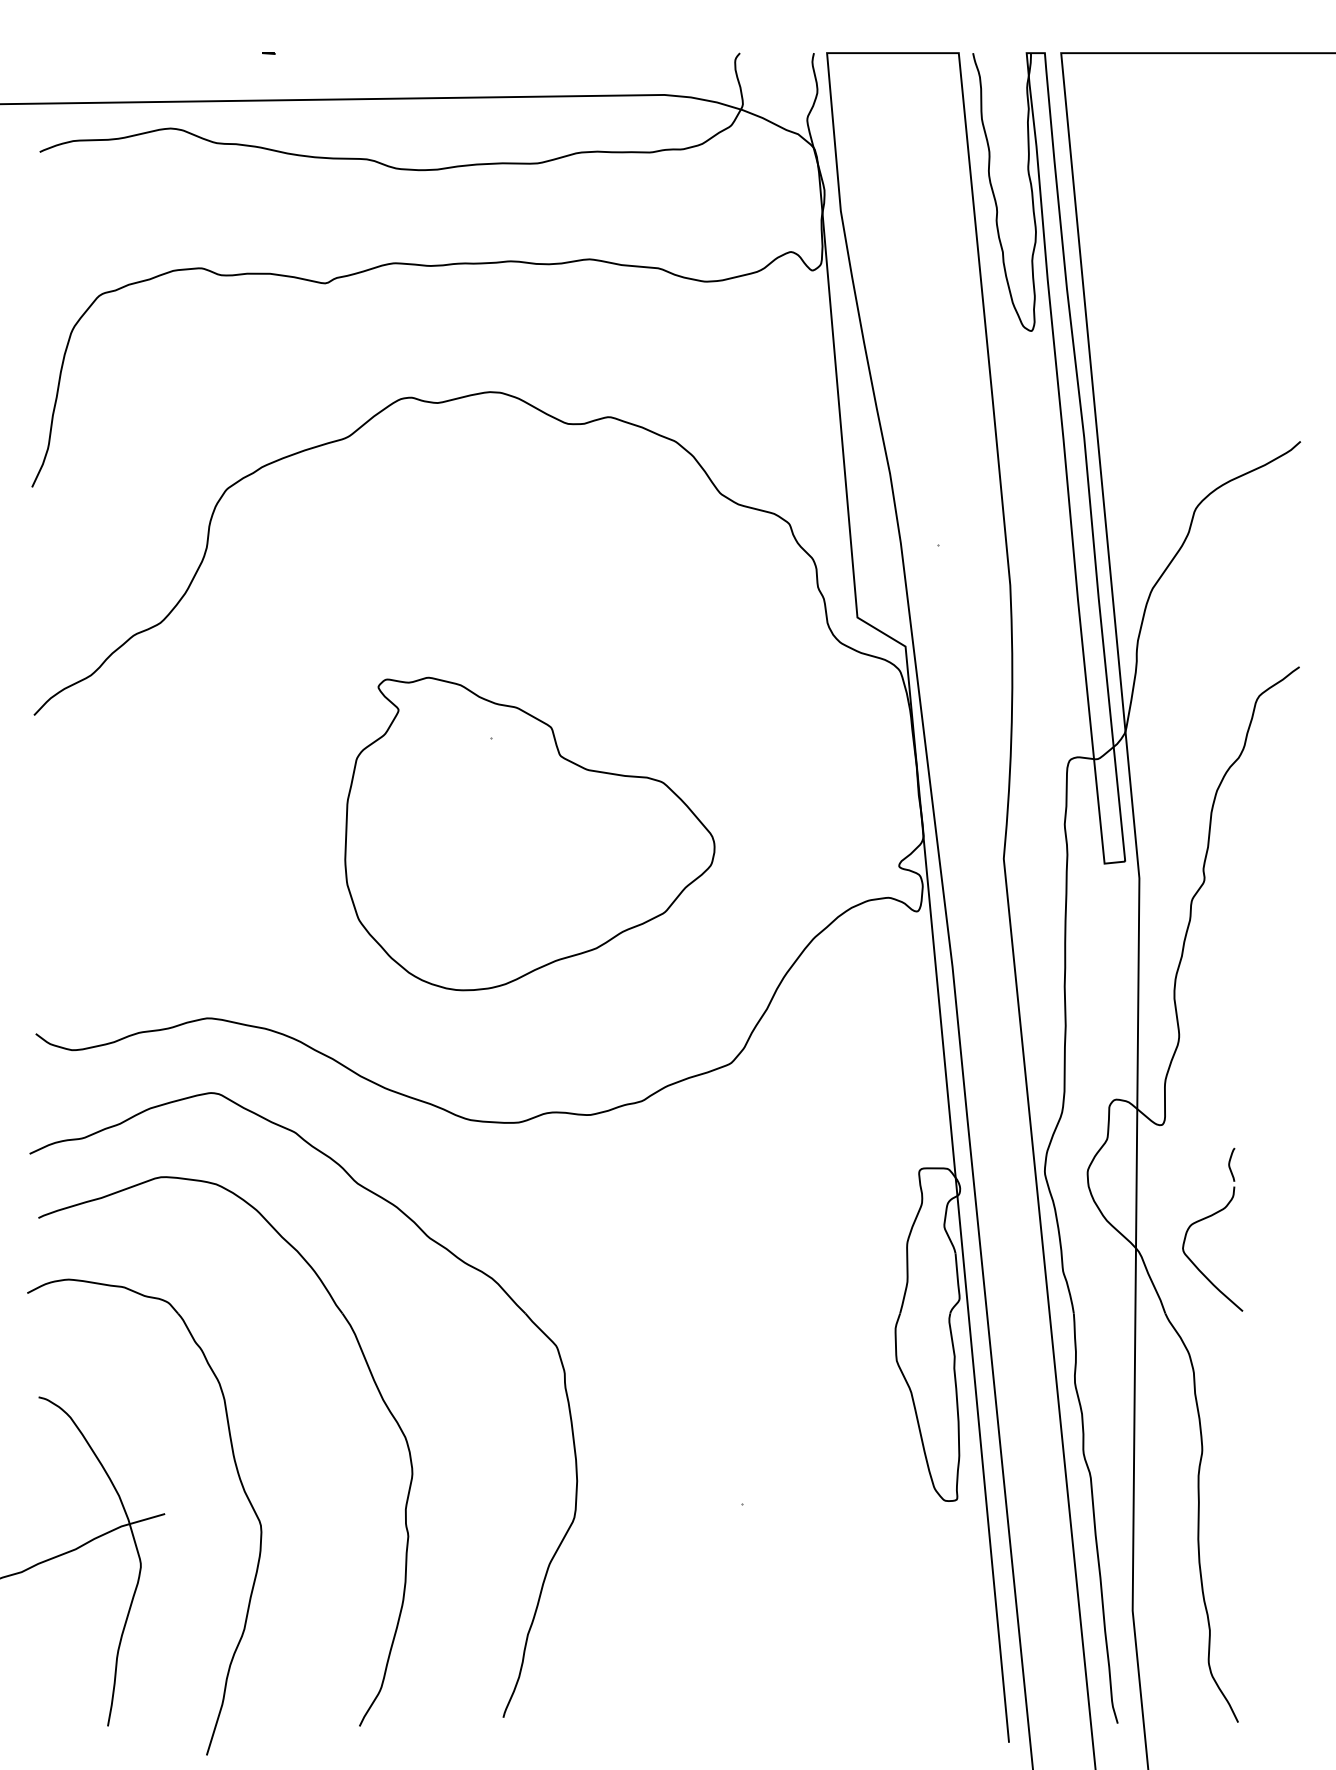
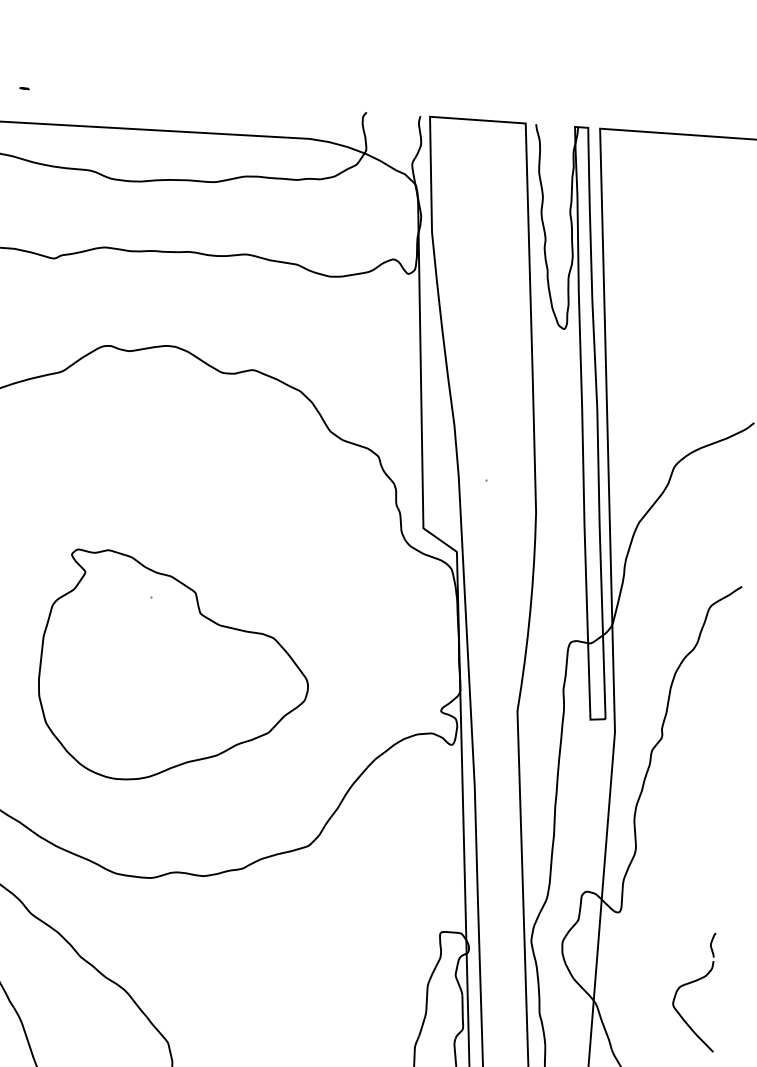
part: (1207, 1218) -> (692, 982), moved

